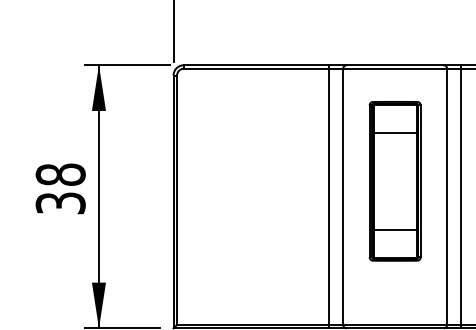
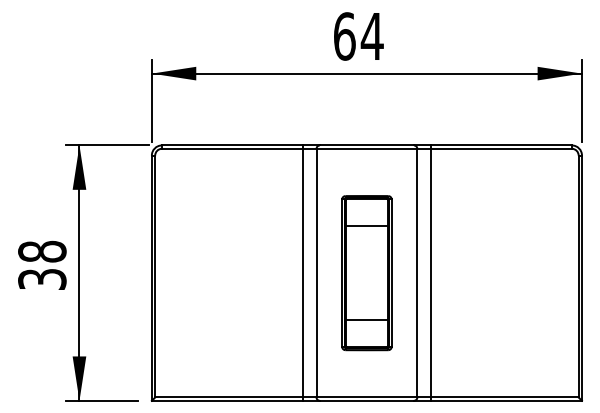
part: (394, 181) -> (366, 273), moved

